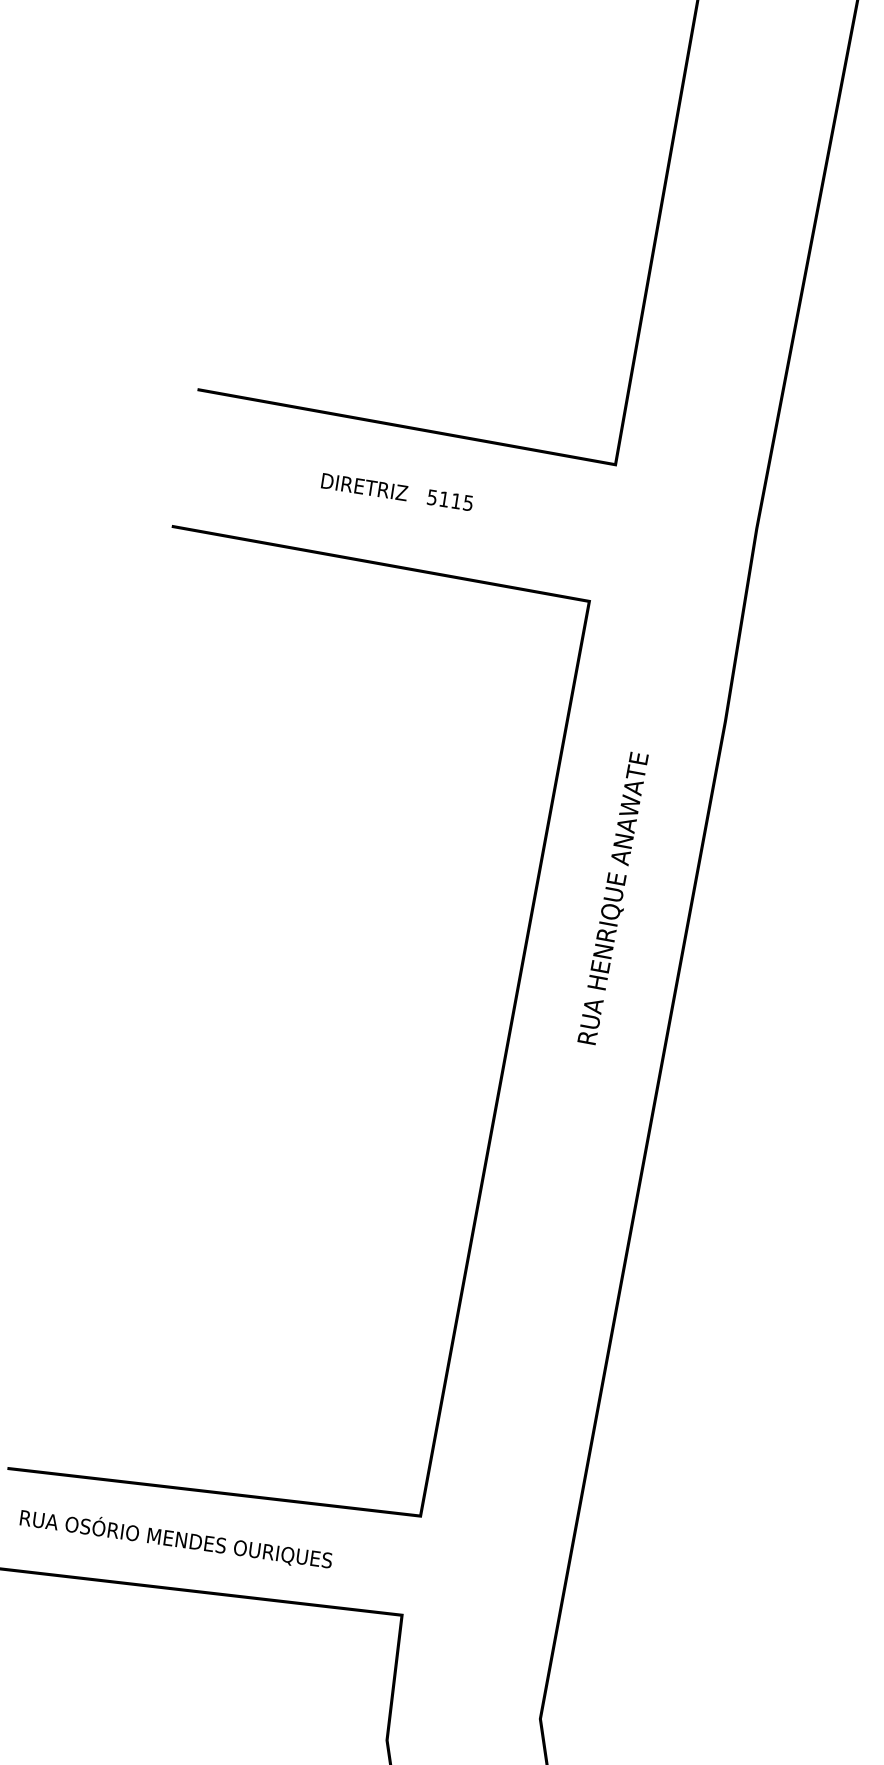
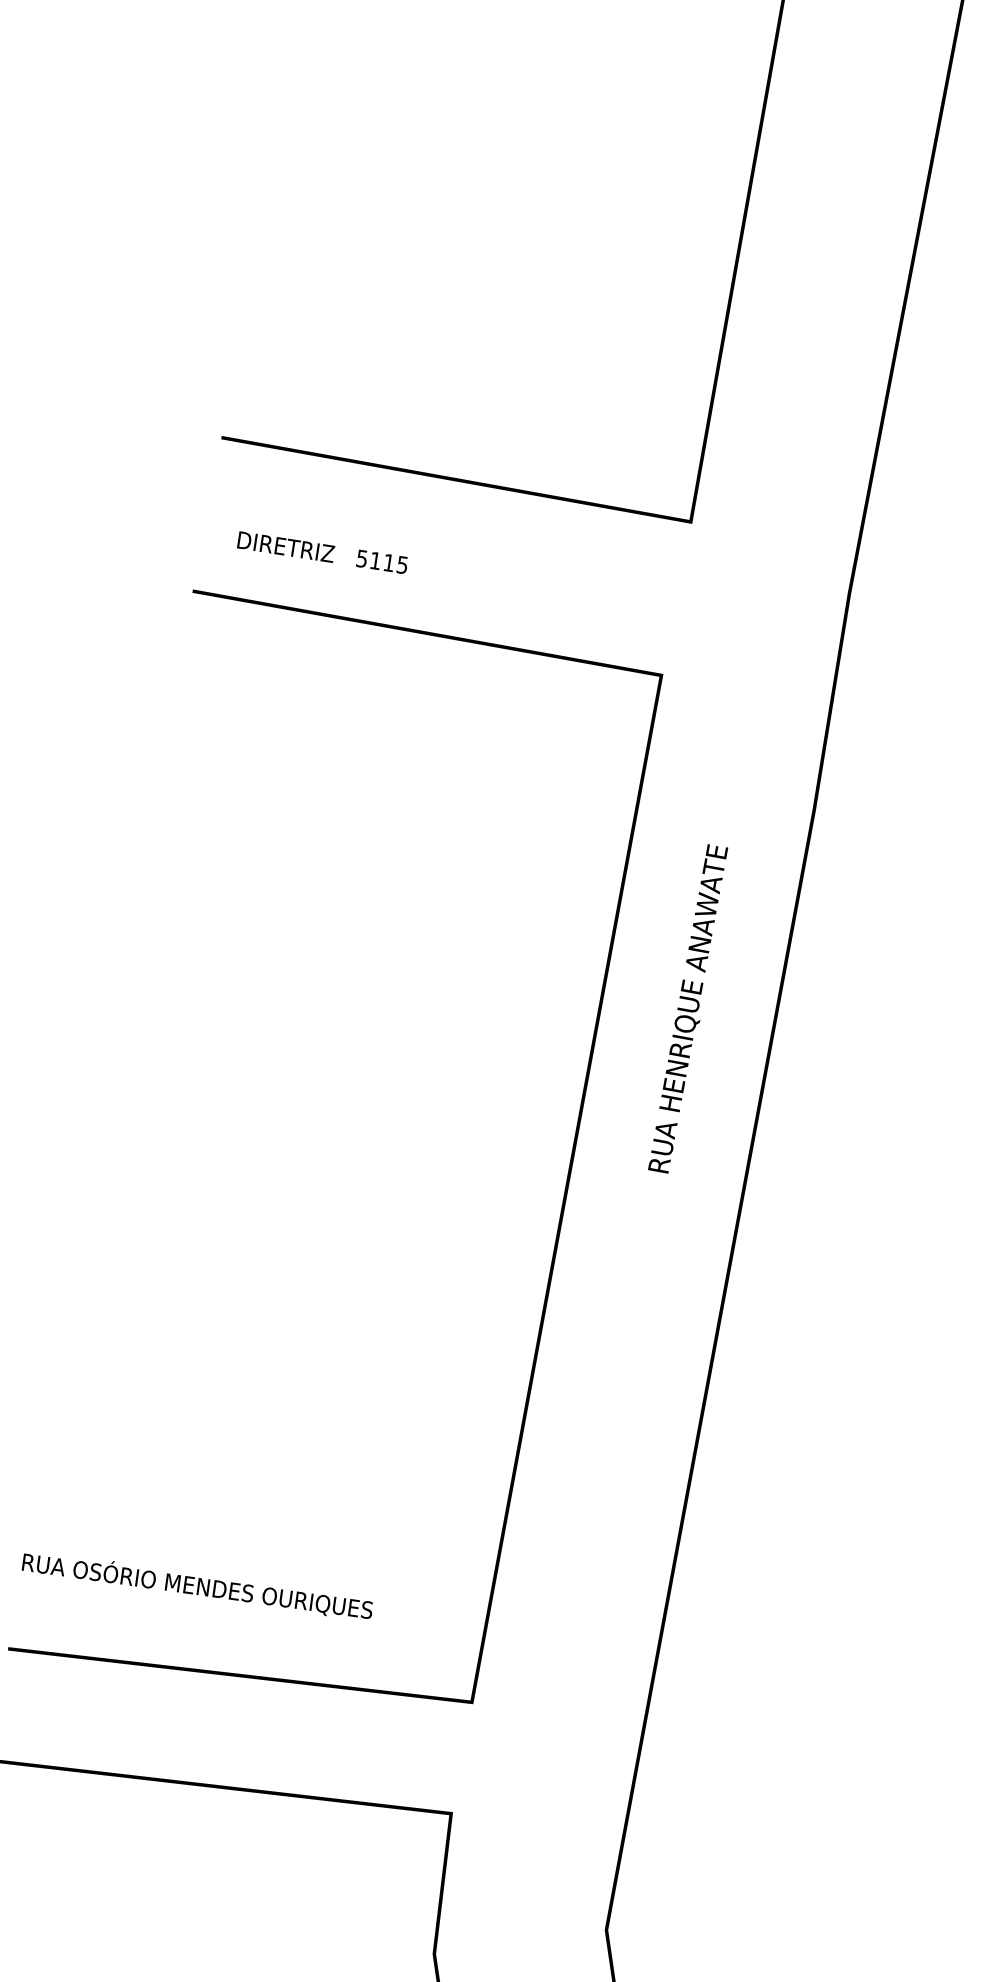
text: (397, 491) -> (322, 552), moved
text: (175, 1538) -> (196, 1585), moved

